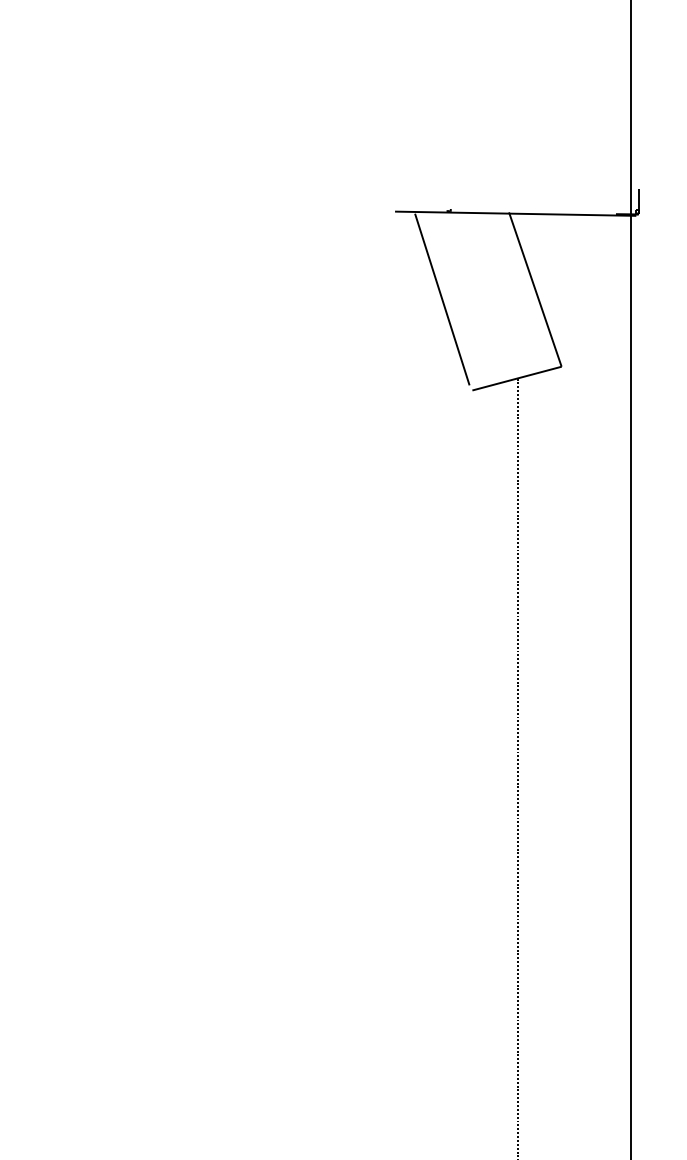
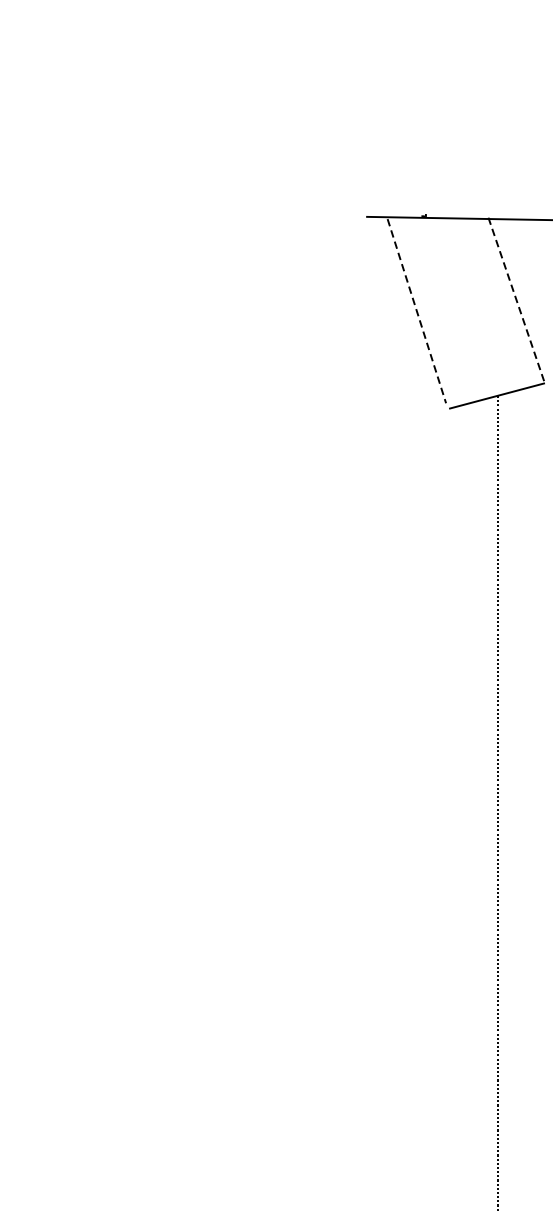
line: (535, 289) -> (516, 300), solid -> dashed
line: (442, 300) -> (417, 312), solid -> dashed

